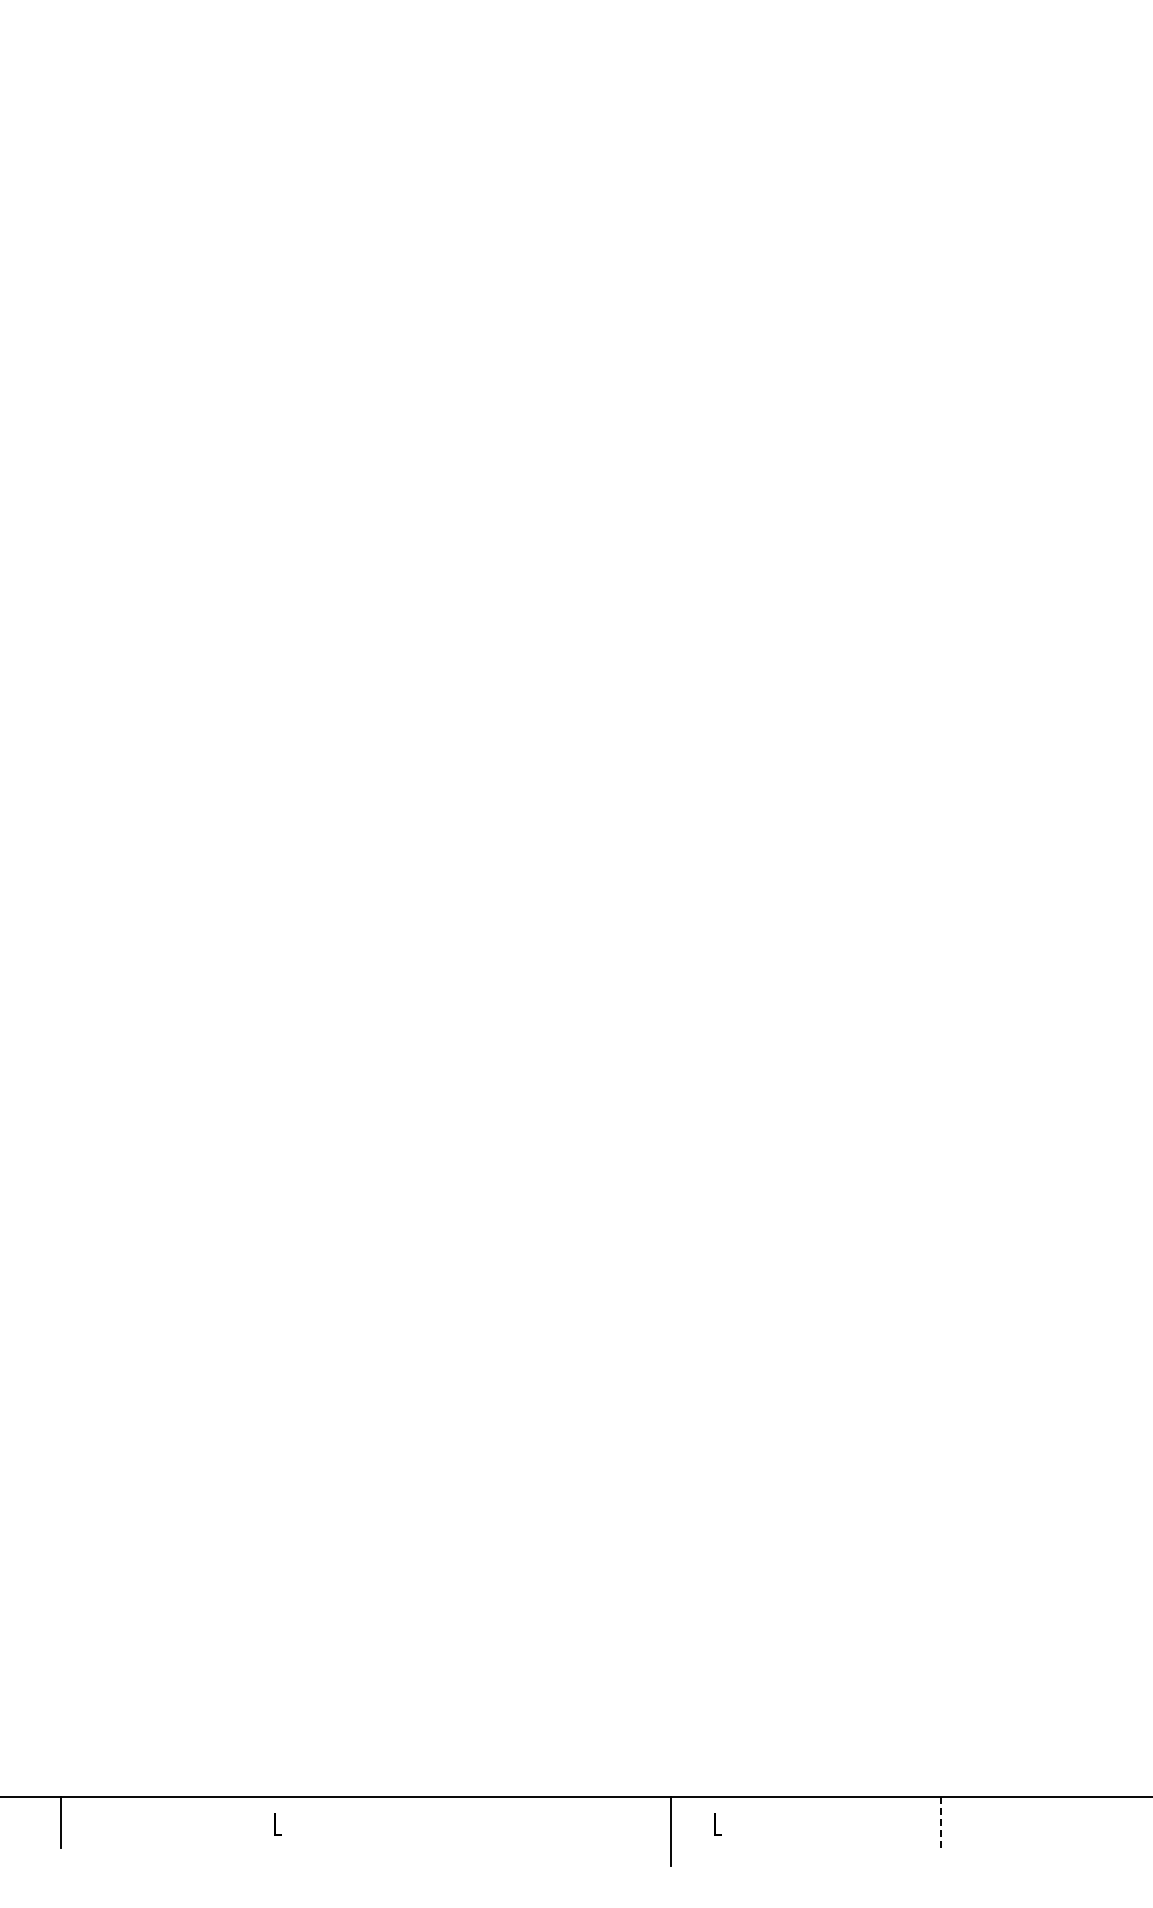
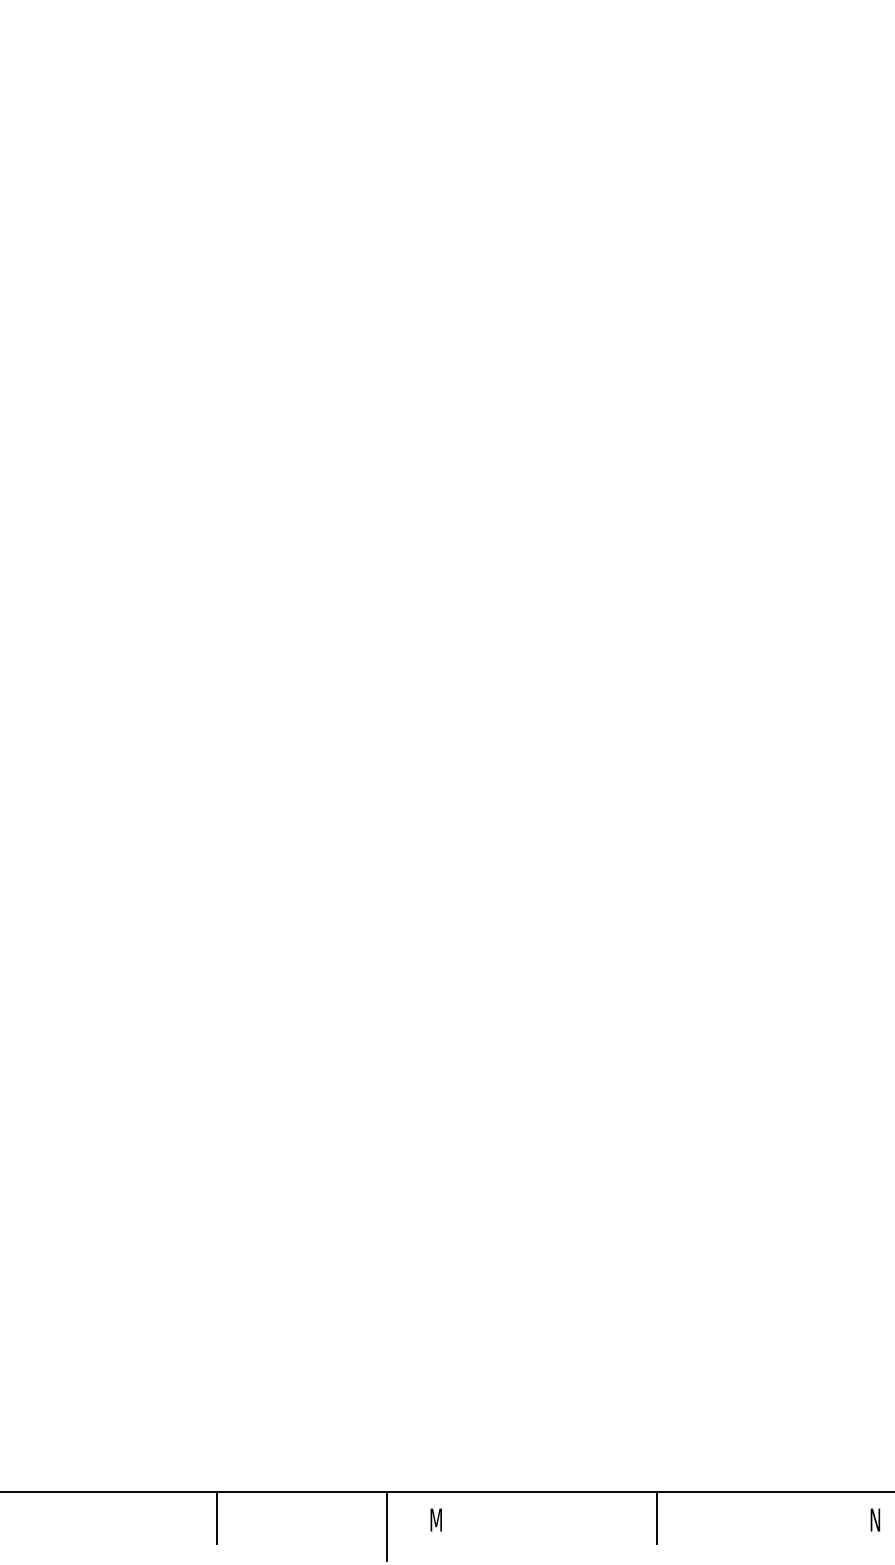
line: (500, 1822) -> (216, 1517), added
line: (940, 1822) -> (656, 1517), dashed -> solid
text: (719, 1824) -> (435, 1519), L -> M

